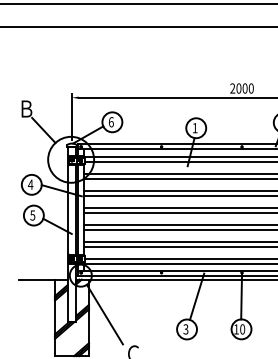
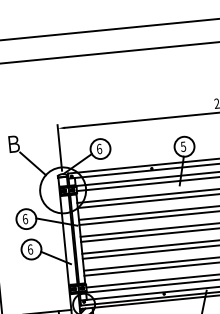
text: (194, 128) -> (182, 147), 1 -> 5
text: (30, 184) -> (25, 218), 4 -> 6
text: (32, 215) -> (30, 249), 5 -> 6

